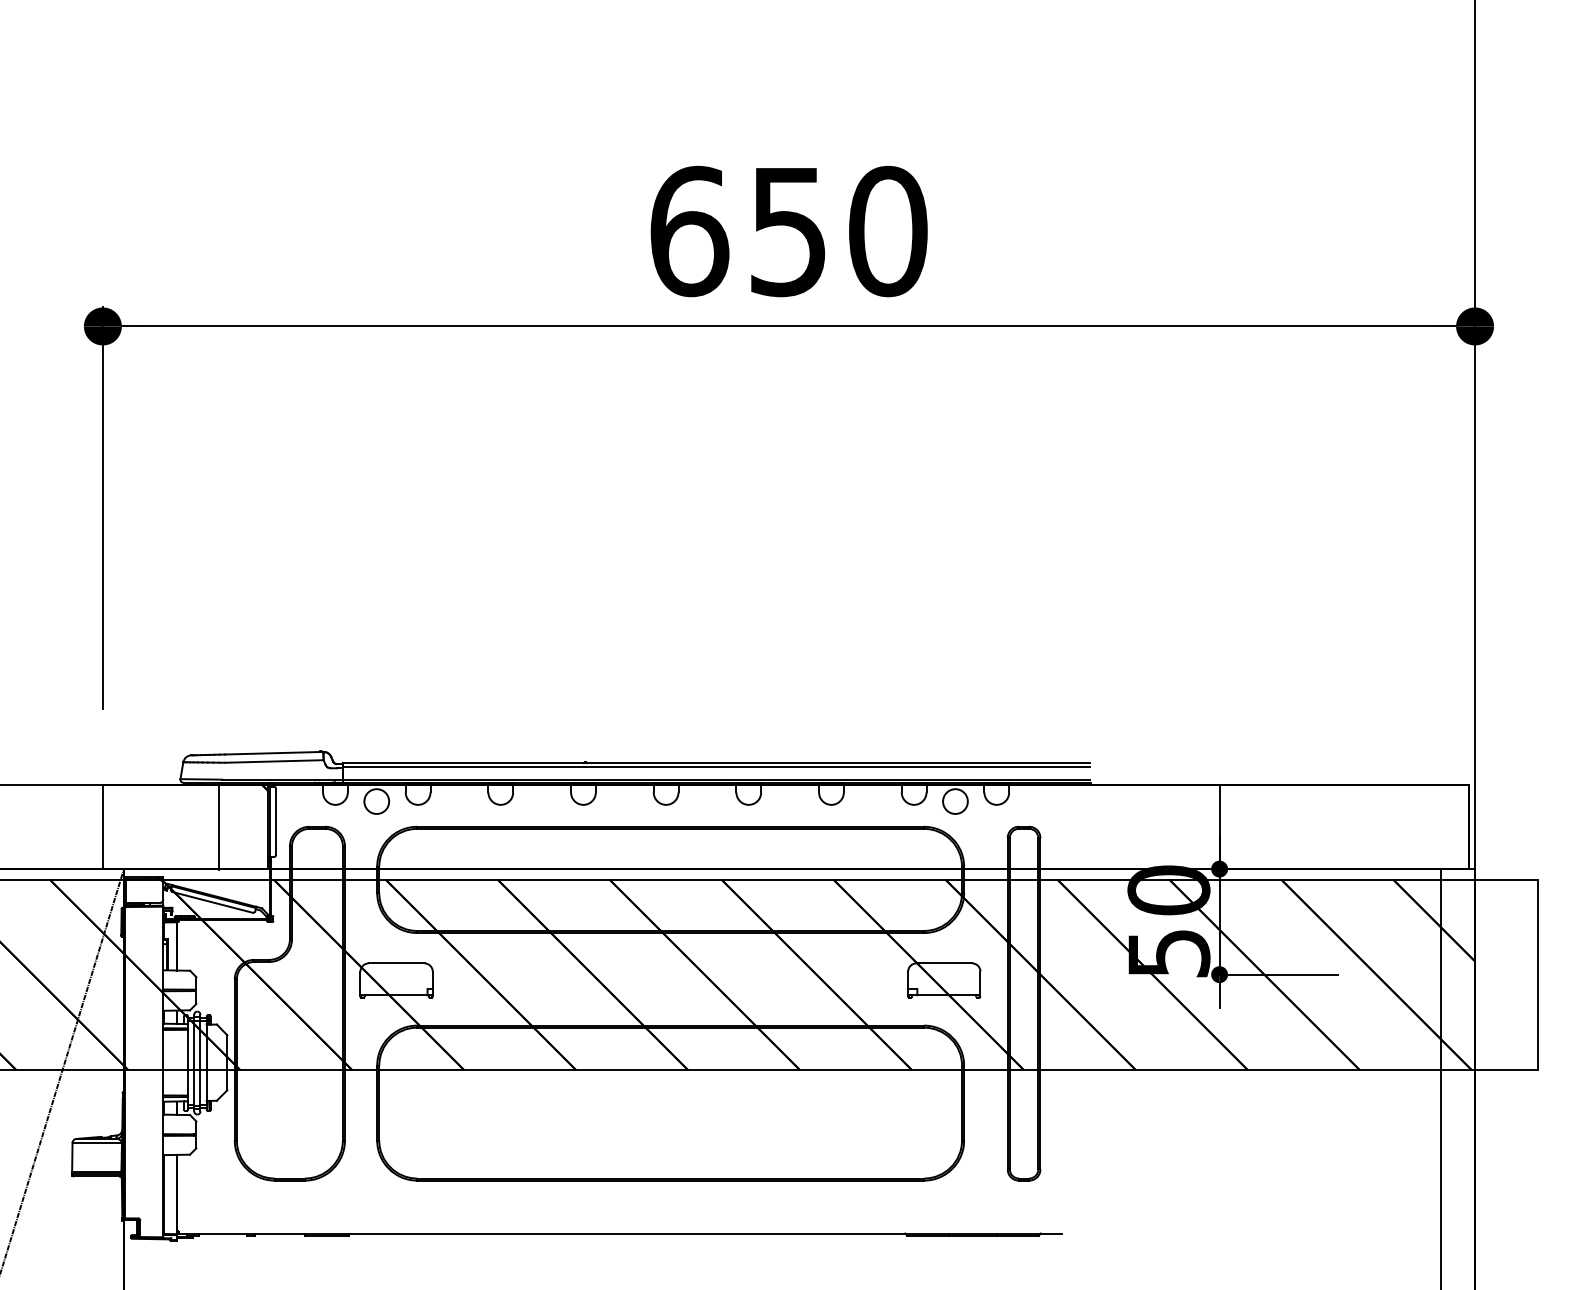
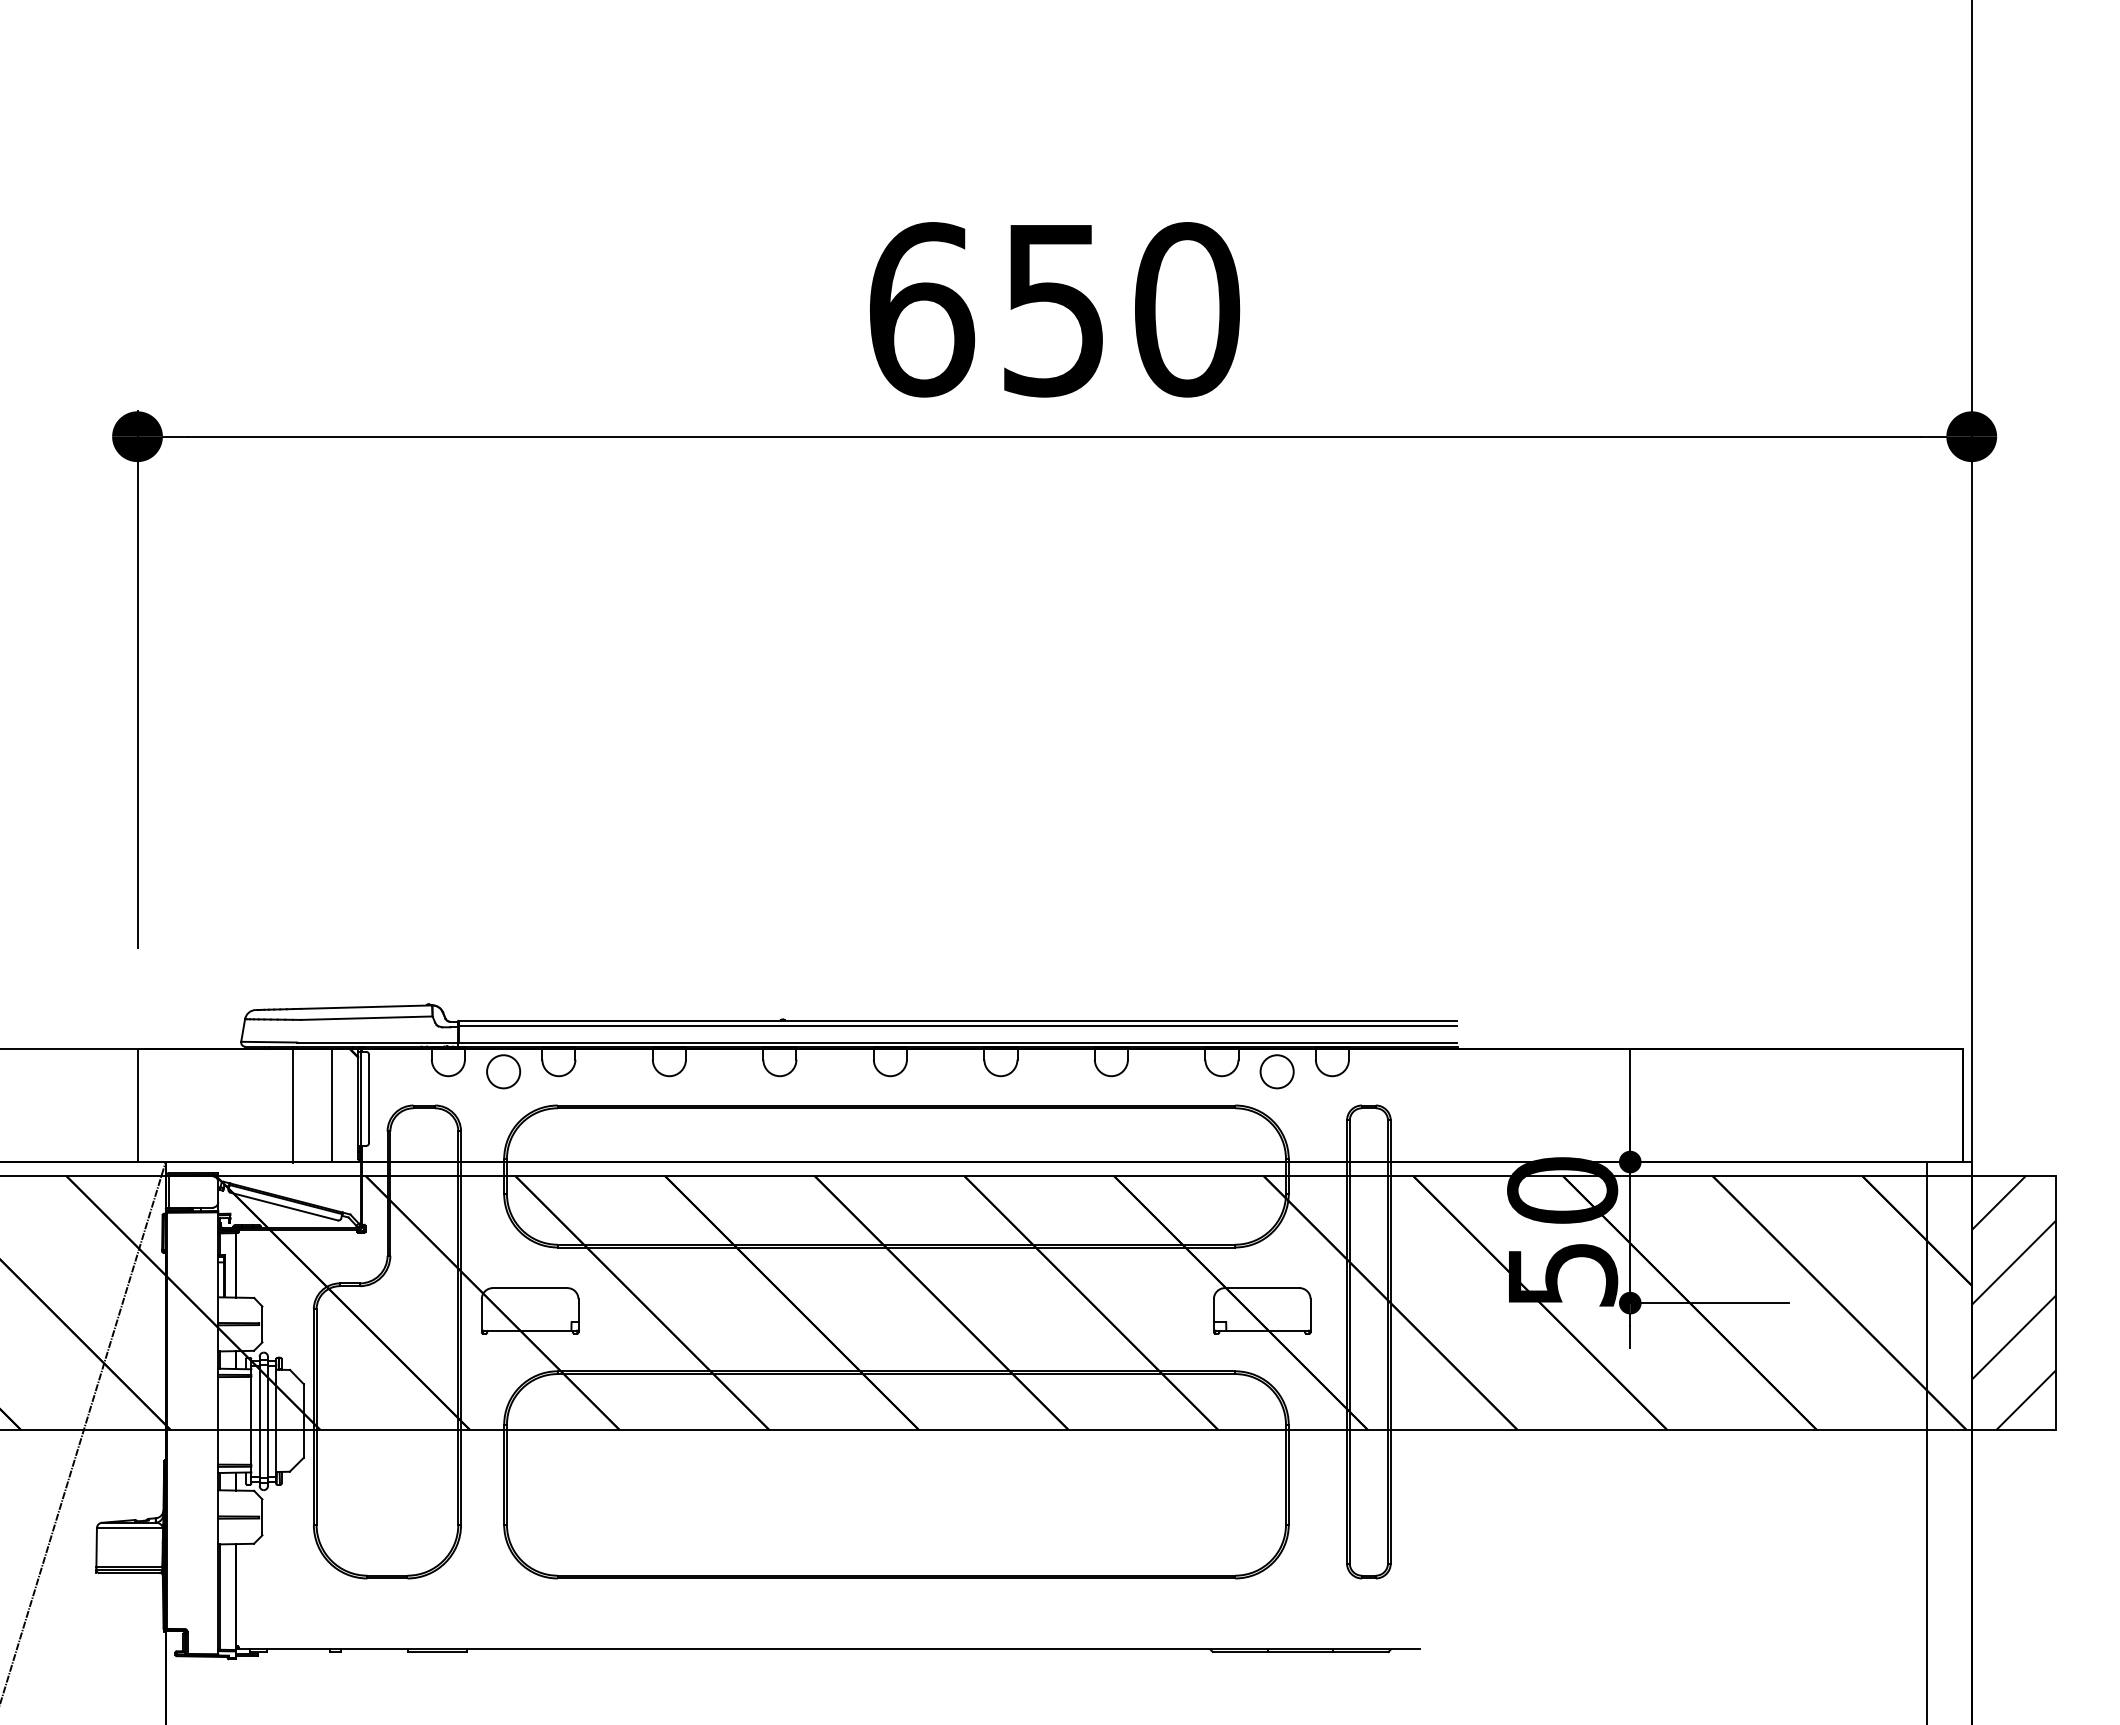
line: (248, 826) -> (332, 1105), added
hatch: (1506, 974) -> (2013, 1303), added

